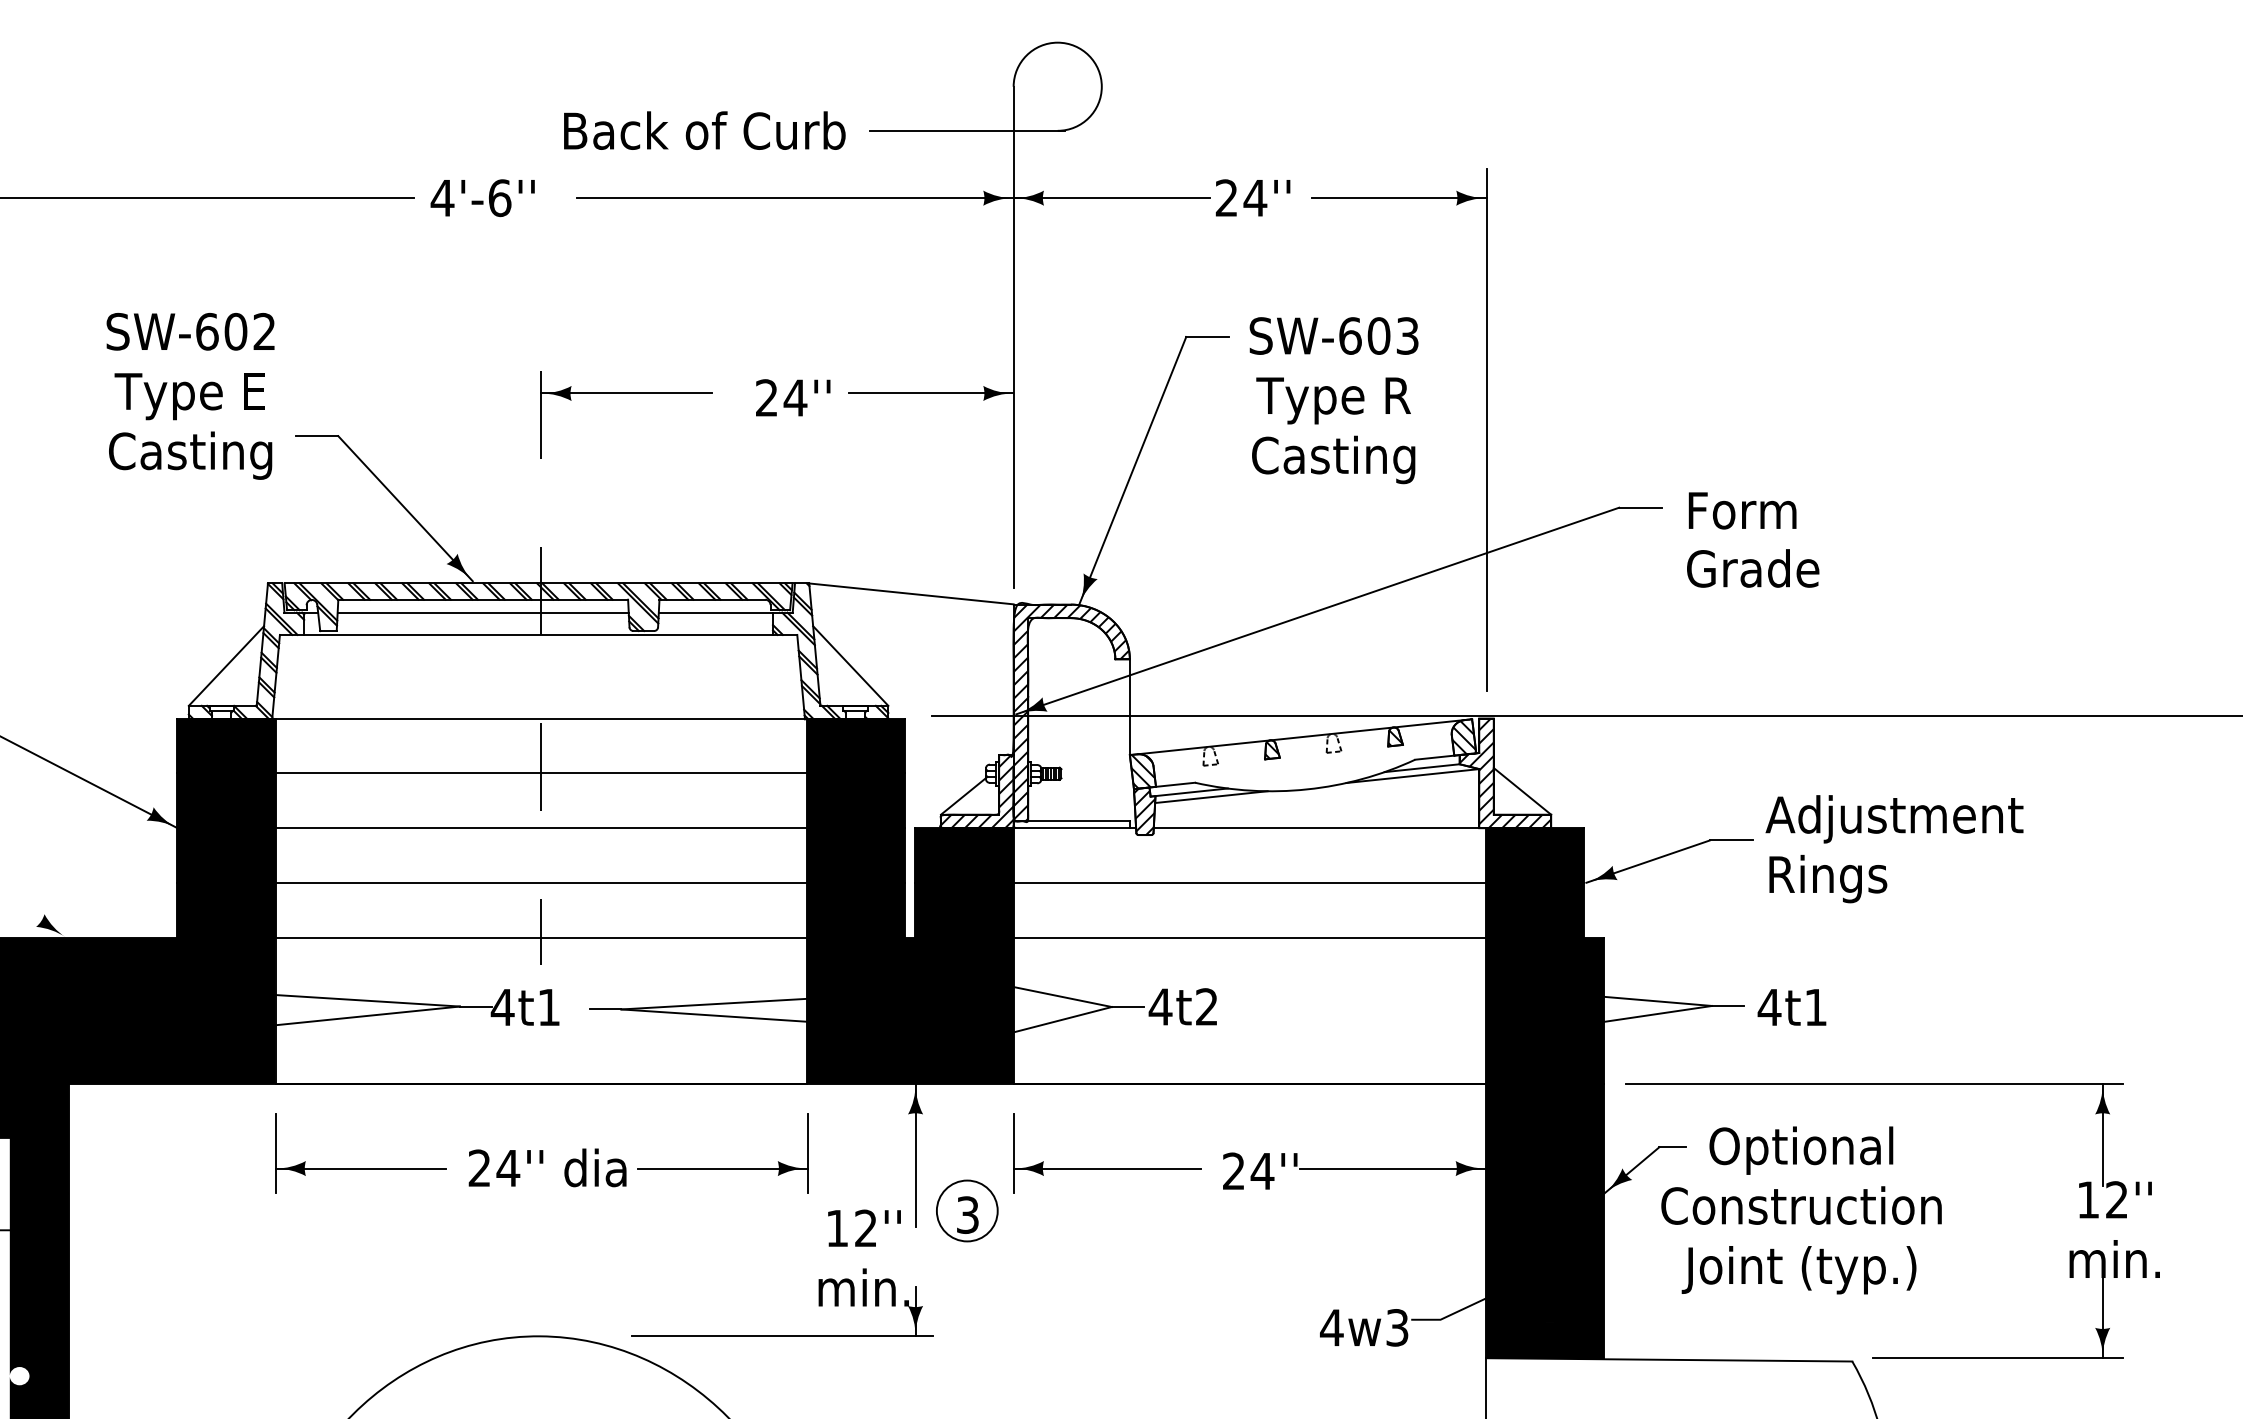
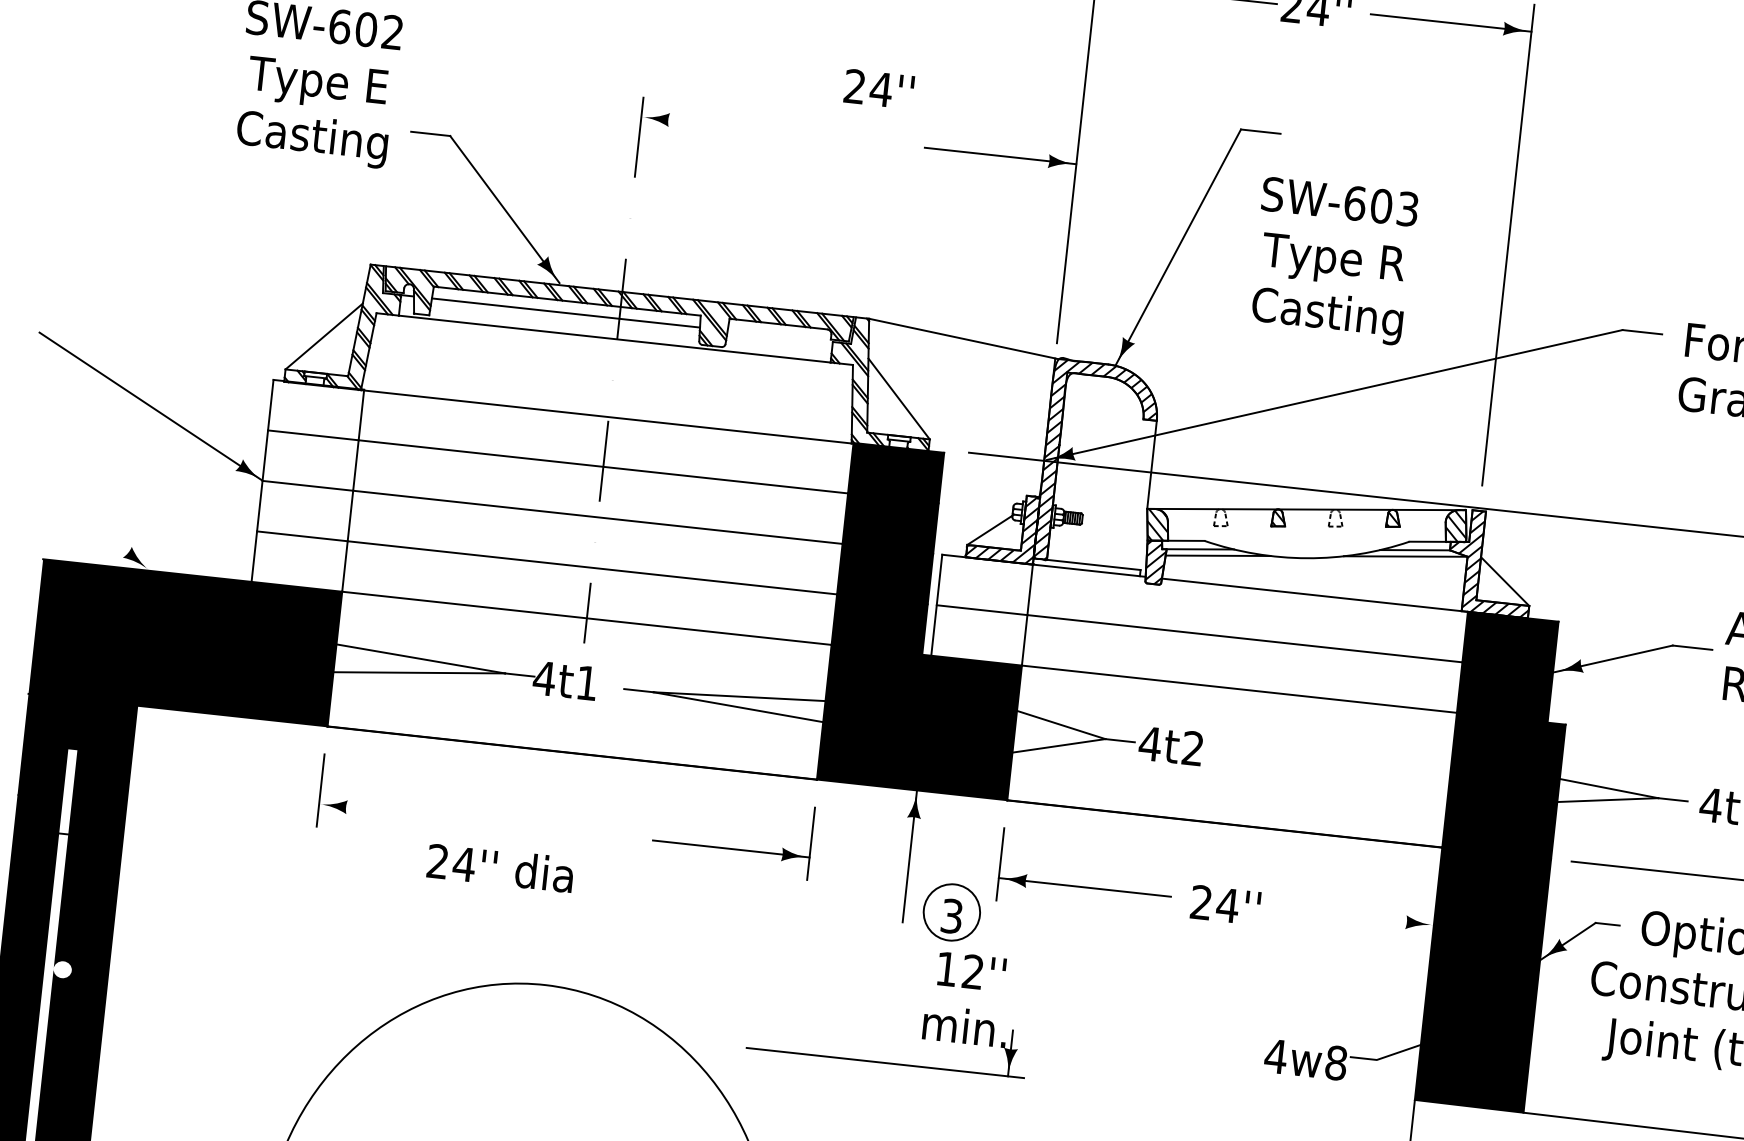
line: (626, 393) -> (719, 125), removed
text: (793, 397) -> (879, 88), moved
text: (1333, 400) -> (1333, 261), moved
line: (715, 612) -> (779, 336), removed
fill: (226, 827) -> (308, 485), removed
fill: (964, 882) -> (982, 609), removed
text: (547, 1167) -> (500, 867), moved
line: (360, 1168) -> (397, 812), removed
line: (1393, 1168) -> (1348, 915), removed
part: (818, 1279) -> (924, 1014), moved
text: (1397, 1327) -> (1336, 1062), 4w3 -> 4w8

